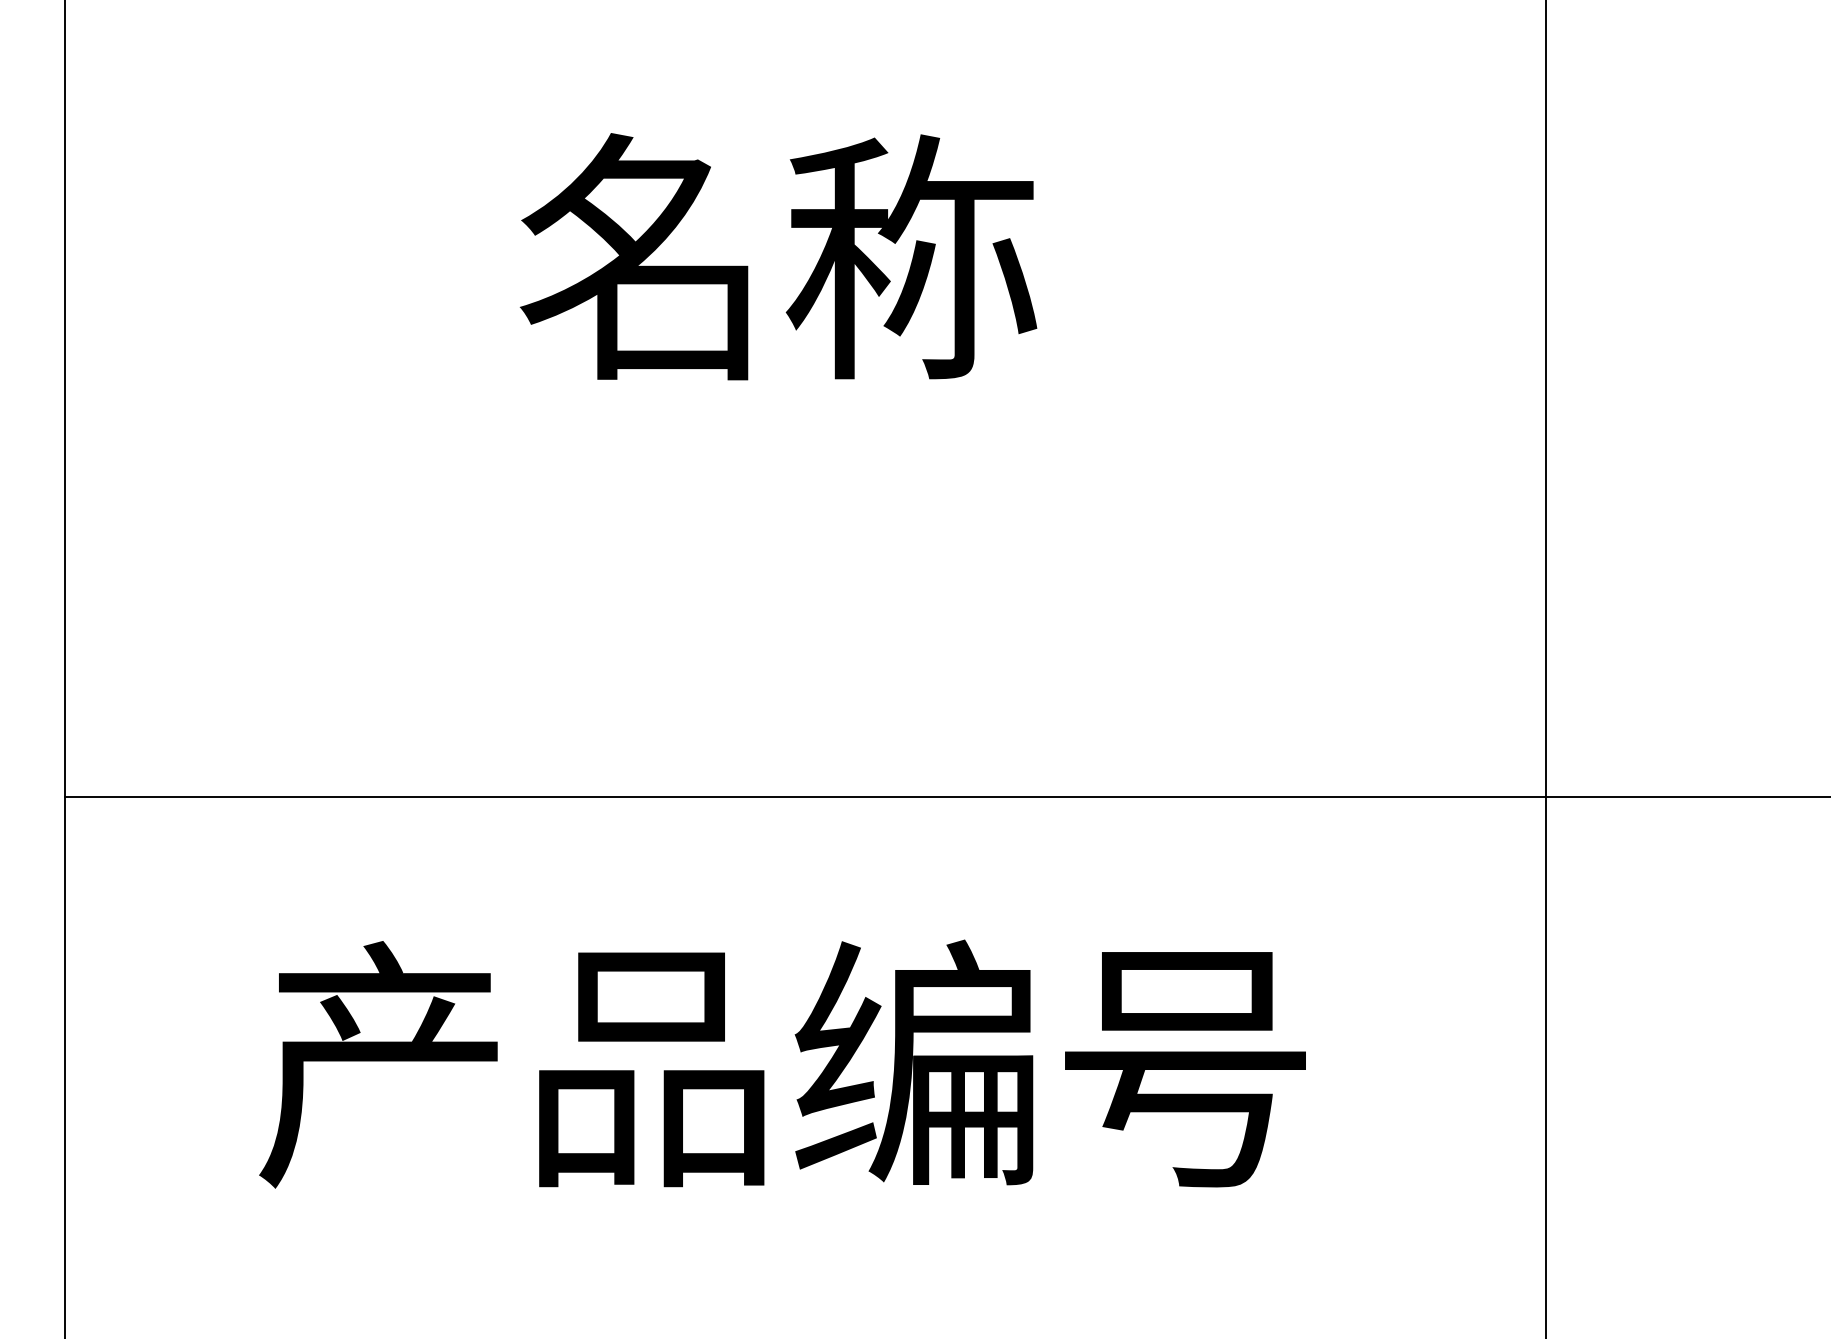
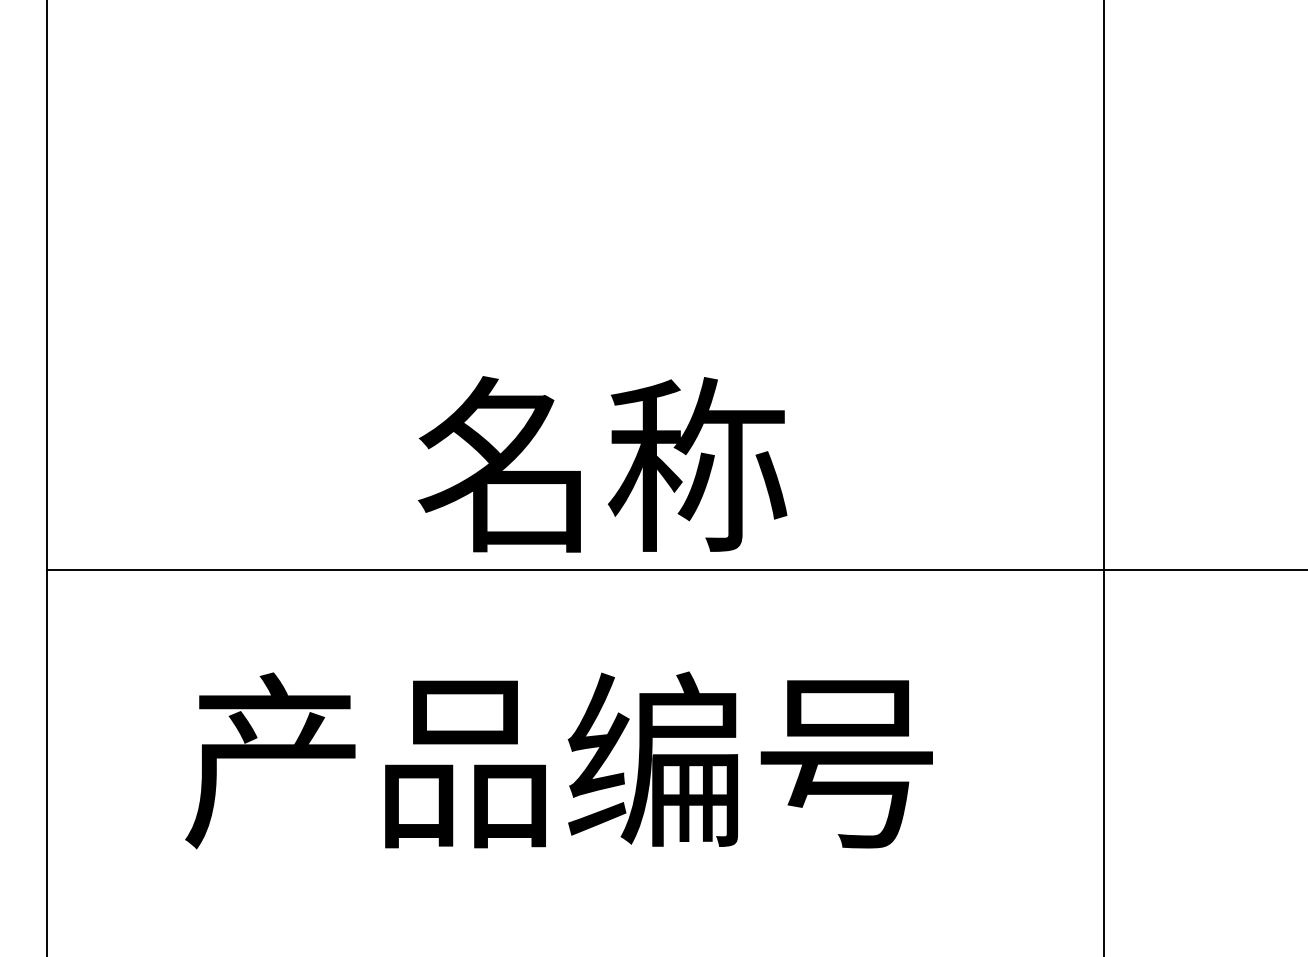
text: (778, 256) -> (602, 464), moved

